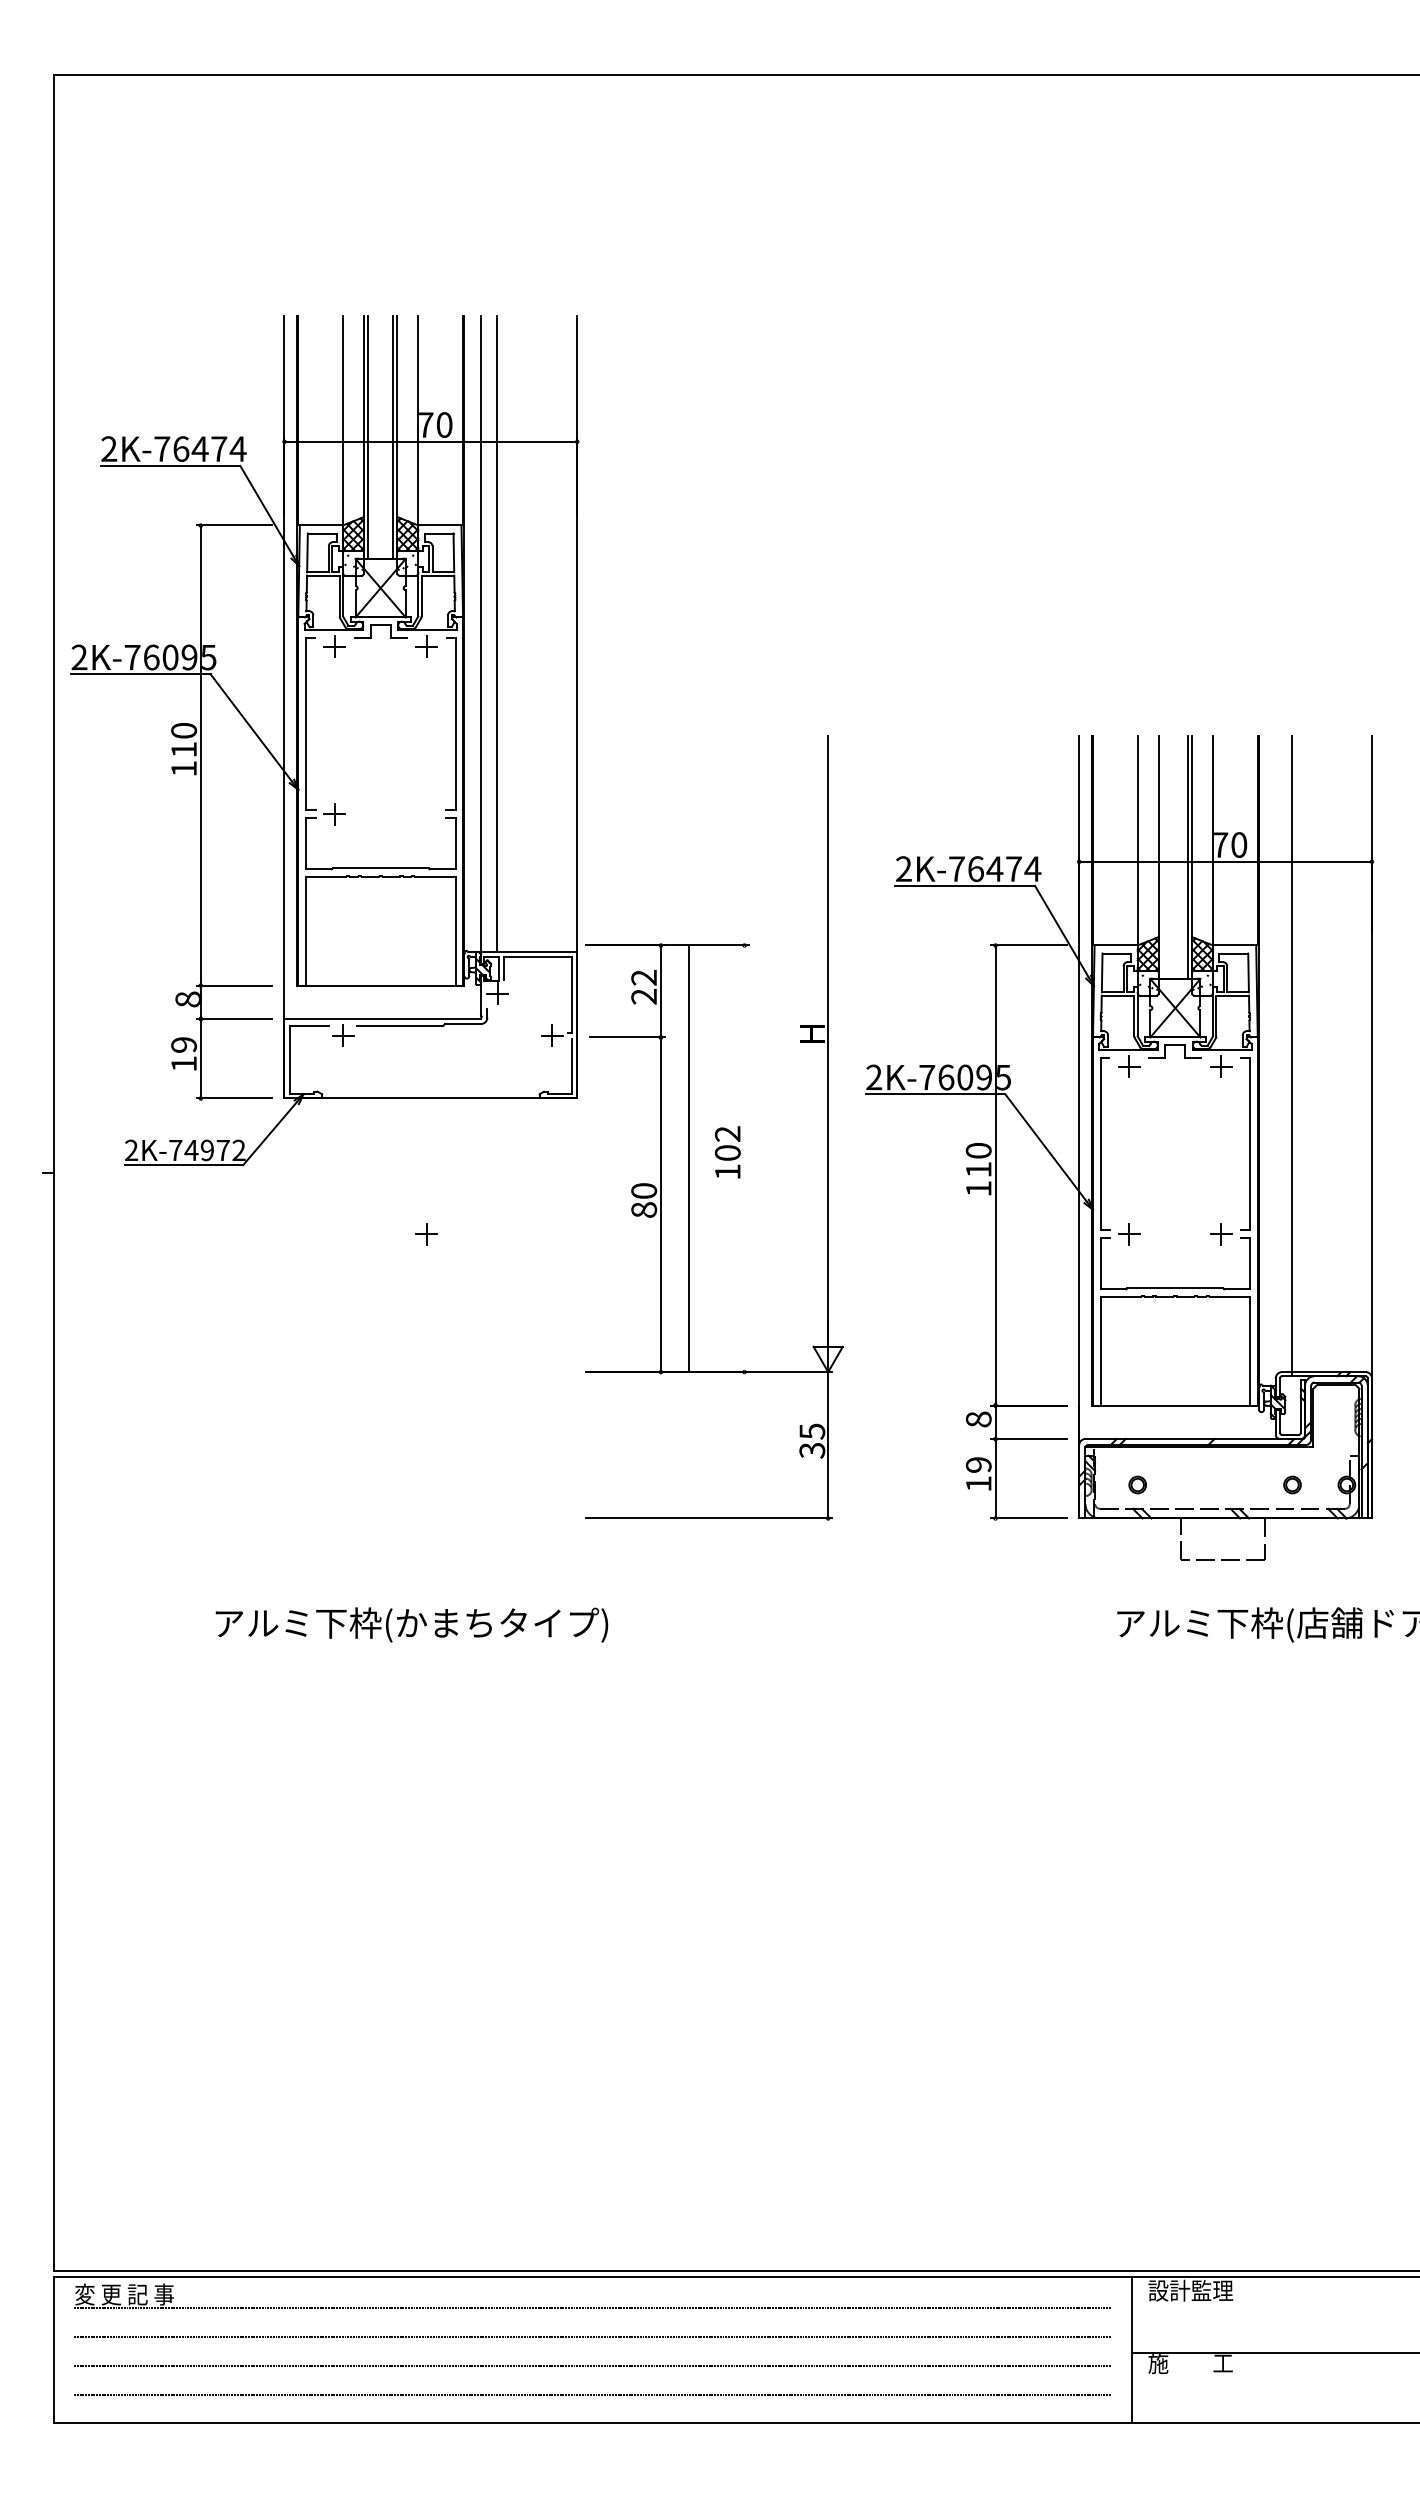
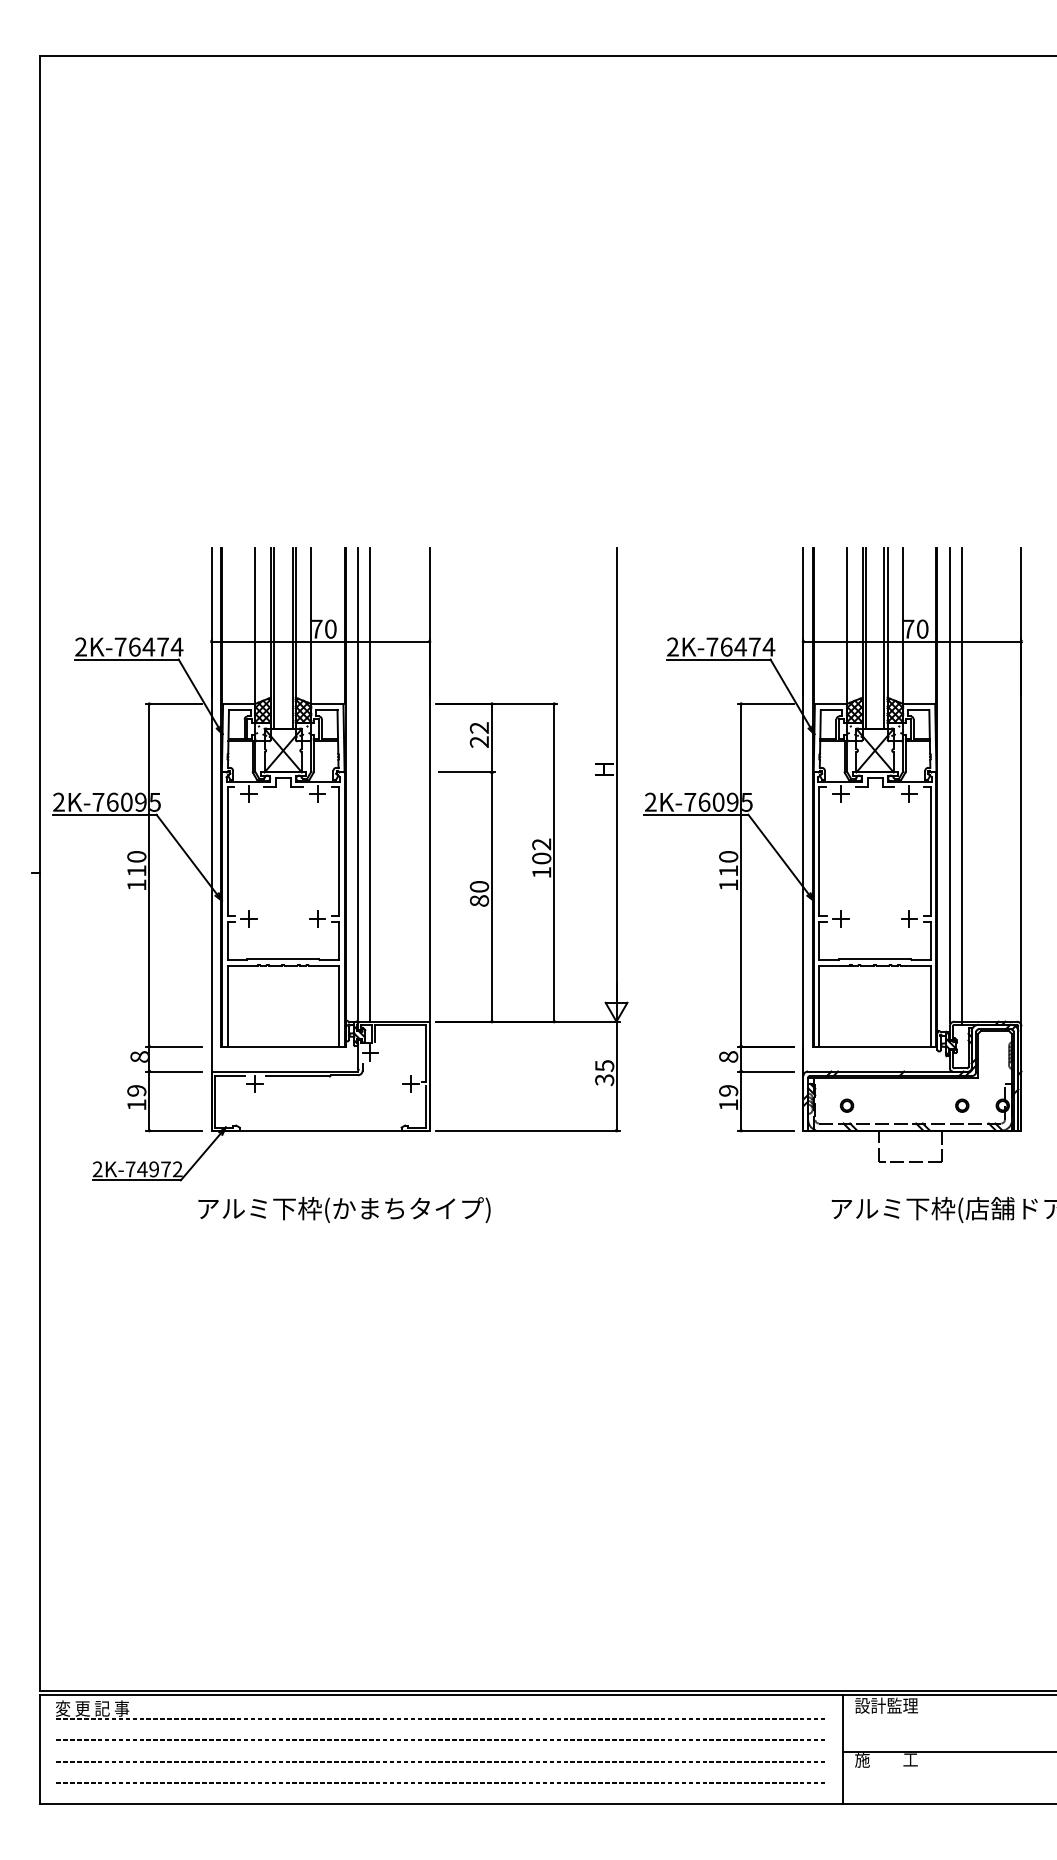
part: (324, 740) -> (241, 864), moved
line: (1162, 857) -> (865, 638), added
line: (1275, 1054) -> (949, 785), added
line: (688, 1158) -> (554, 862), moved
text: (411, 1624) -> (344, 1209), moved

